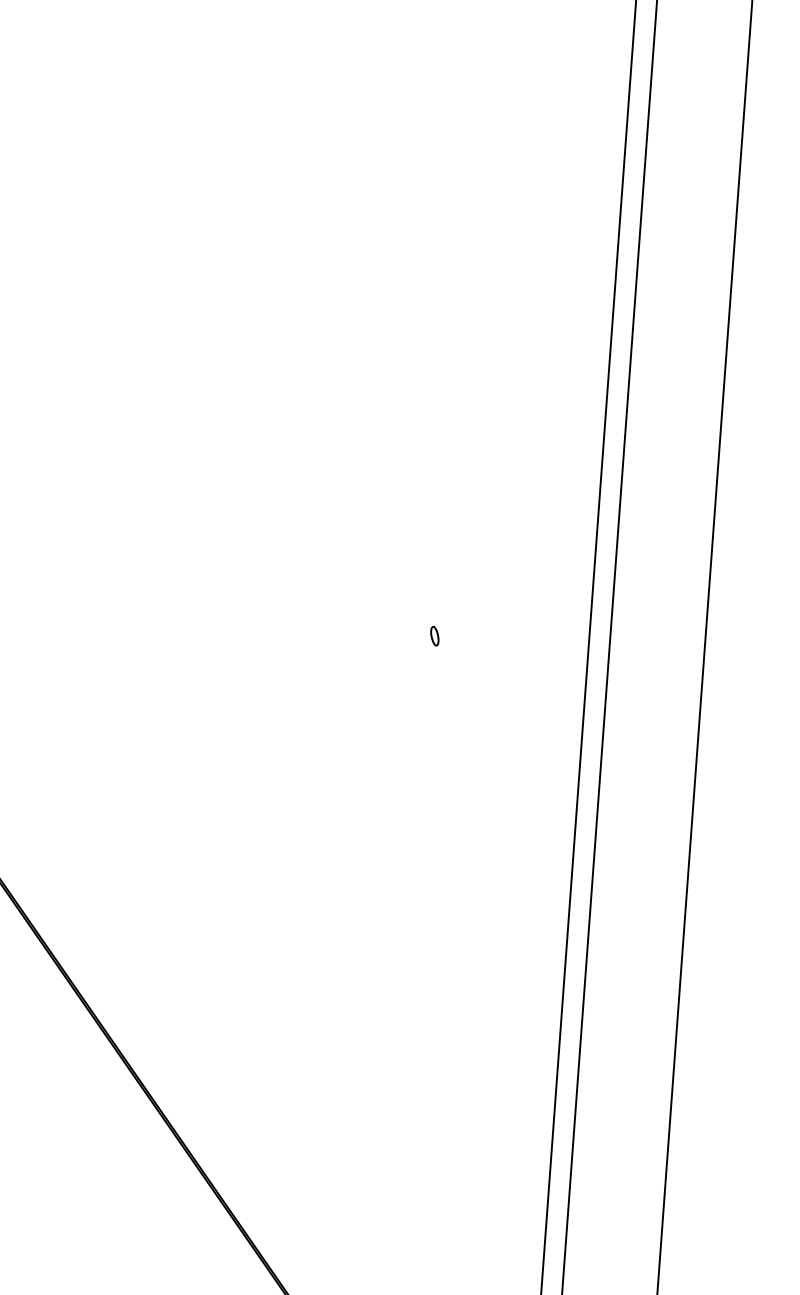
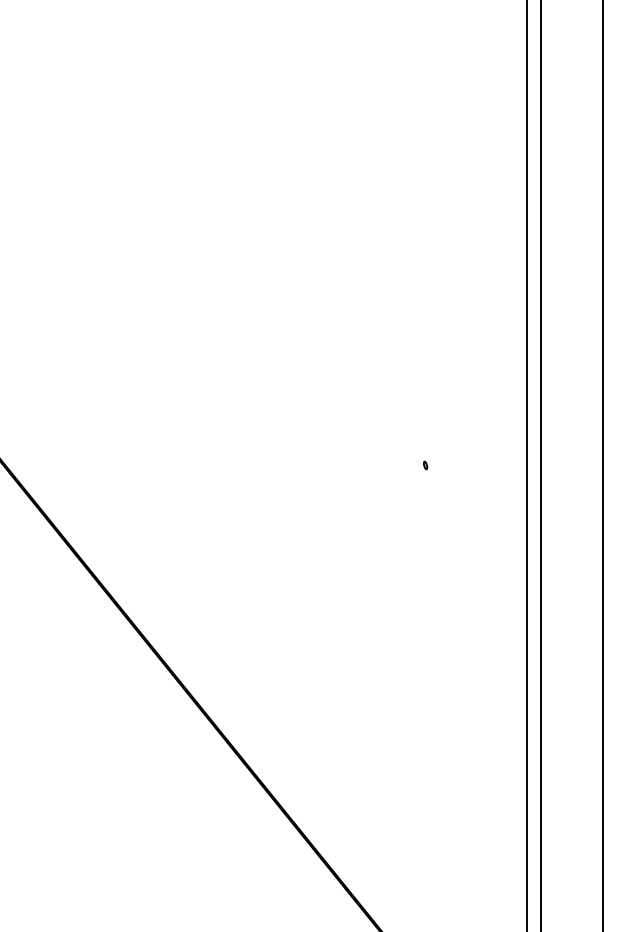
part: (435, 636) -> (425, 465), size x0.62

